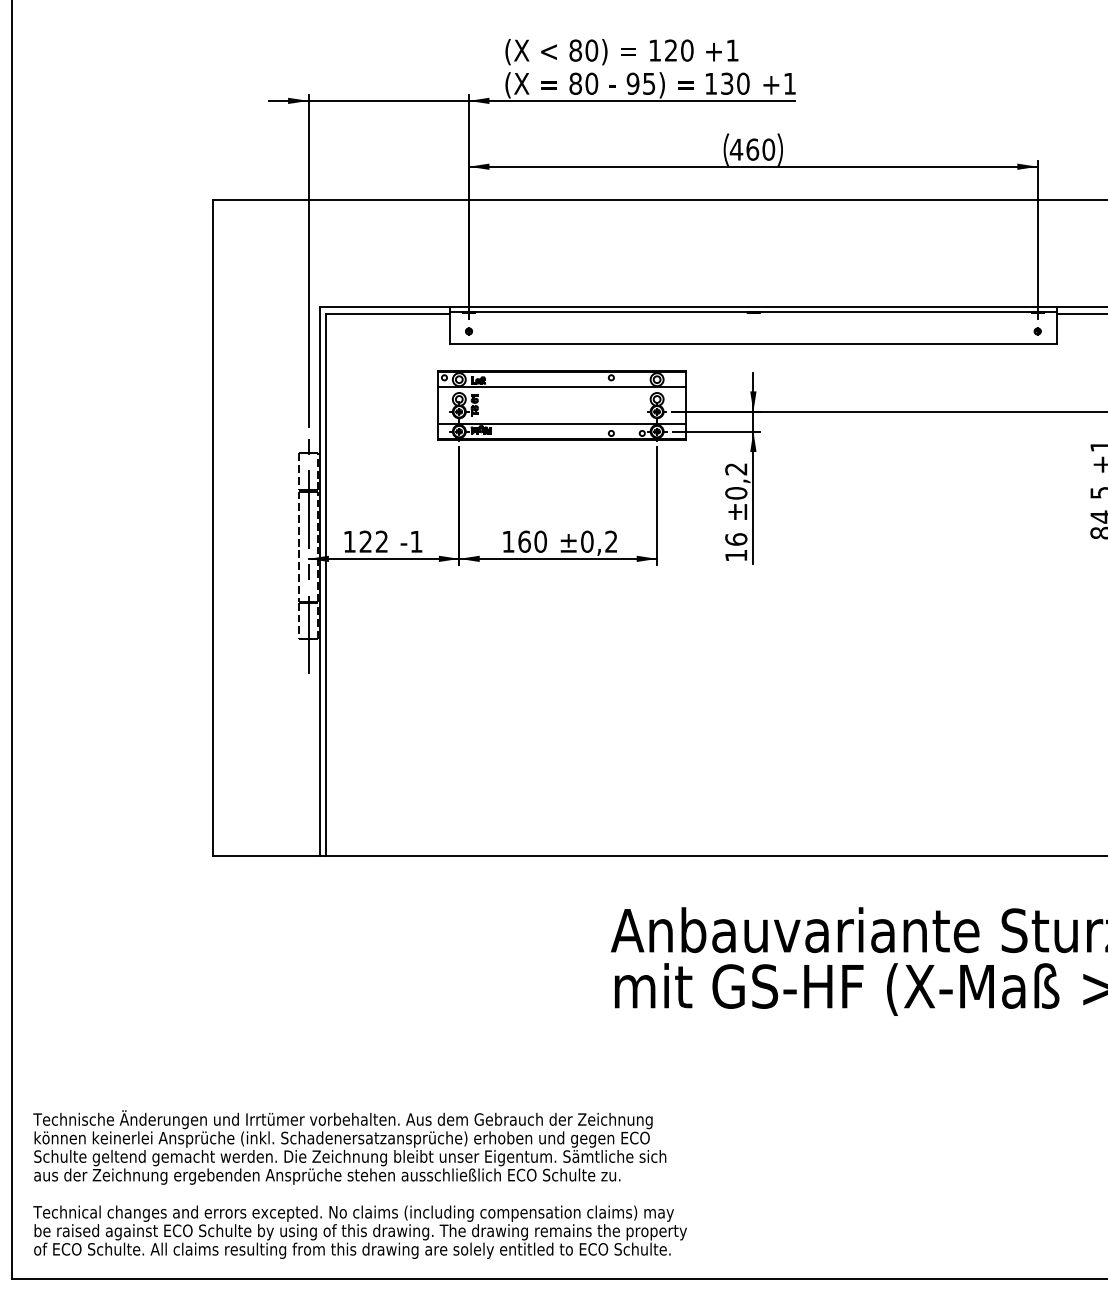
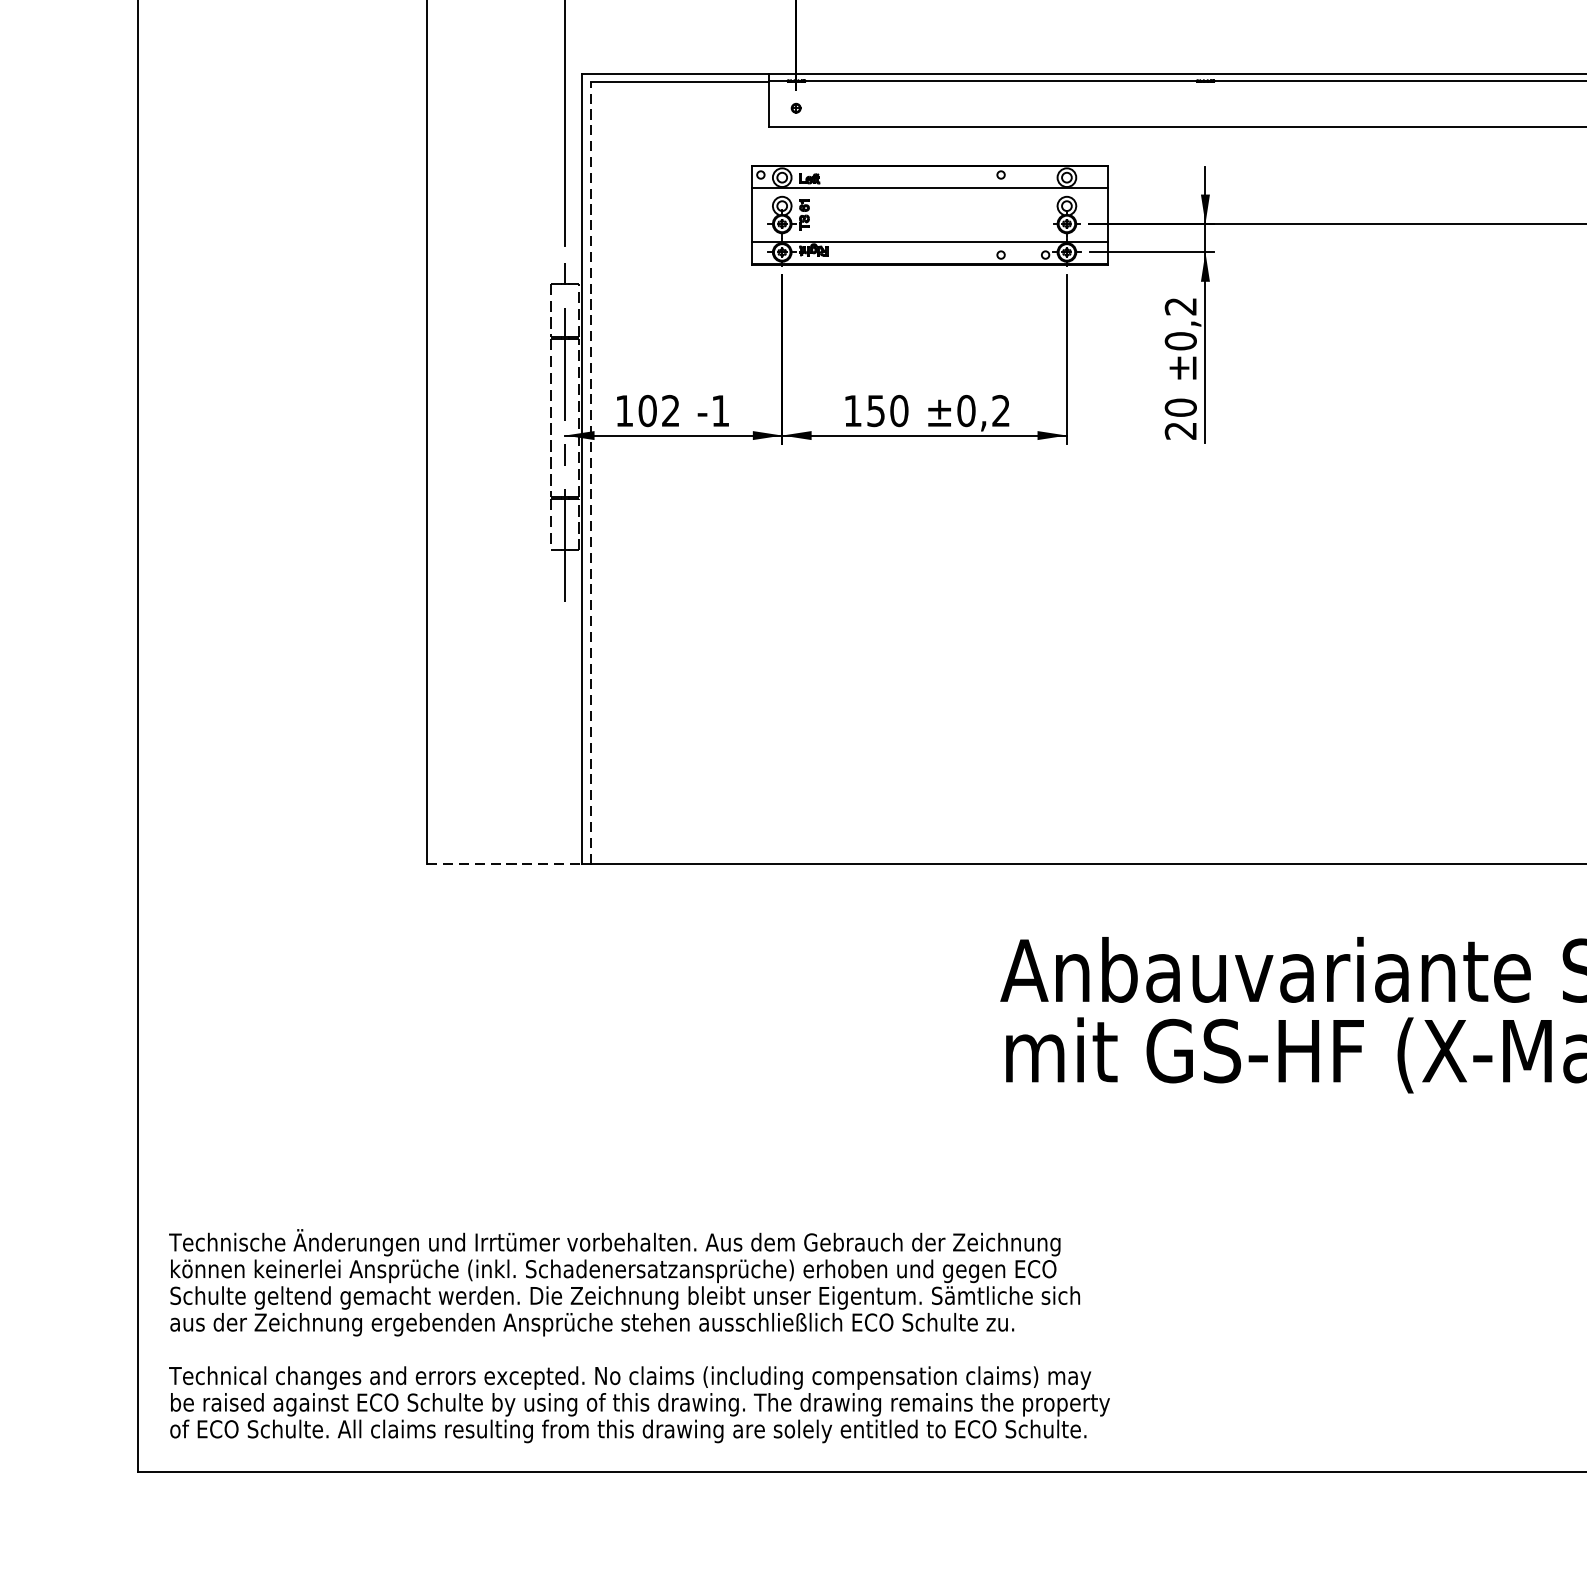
text: (365, 541) -> (647, 410), 122 -> 102
text: (524, 541) -> (876, 410), 160 -> 150
text: (736, 547) -> (1181, 419), 16 -> 20
line: (326, 584) -> (591, 472), solid -> dashed
line: (266, 856) -> (504, 863), solid -> dashed

